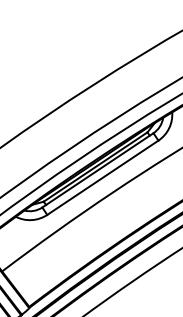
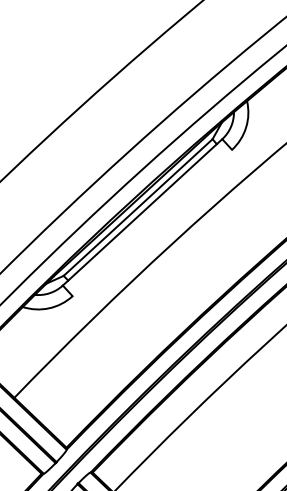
line: (102, 177) -> (151, 222), removed

